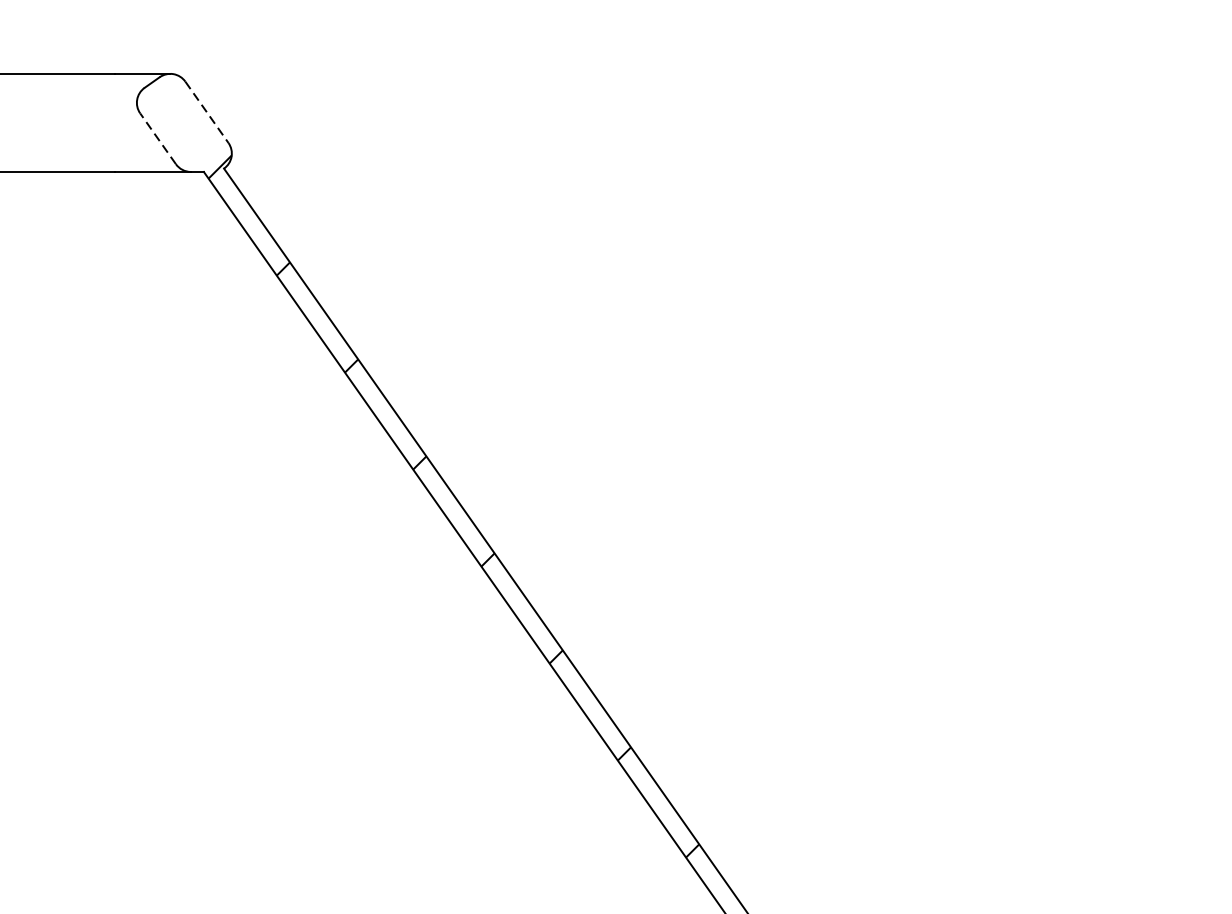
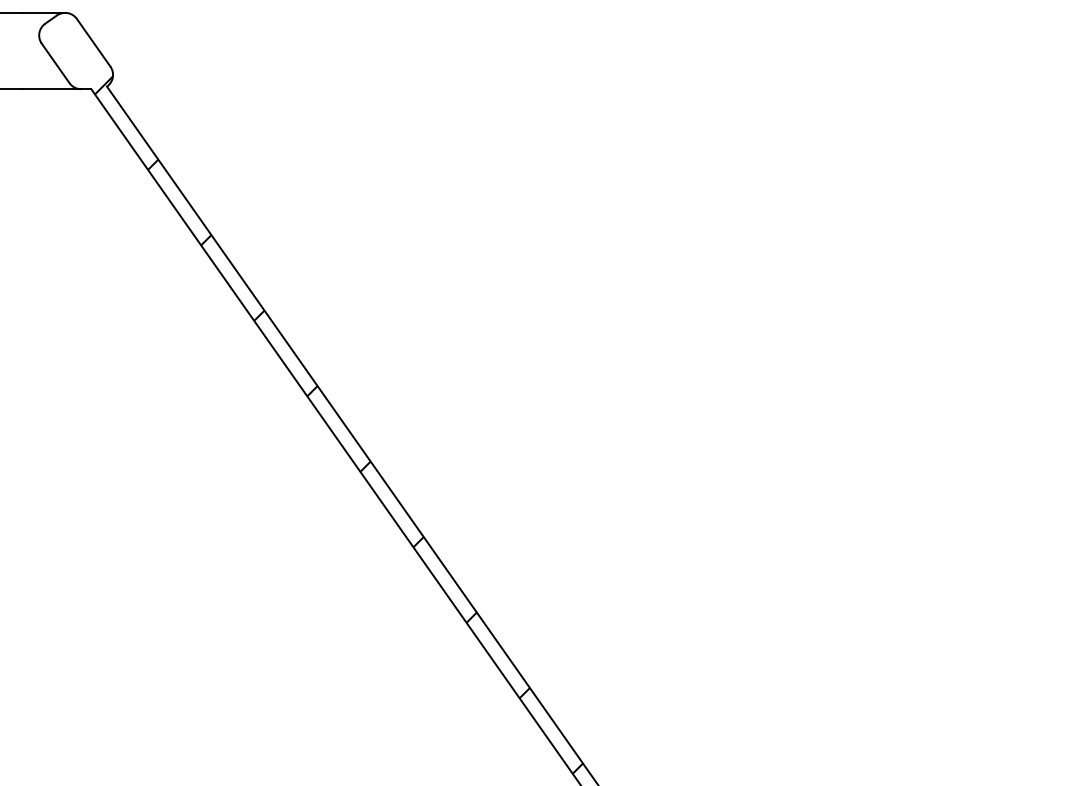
line: (206, 113) -> (93, 43), dashed -> solid
line: (157, 138) -> (55, 63), dashed -> solid

